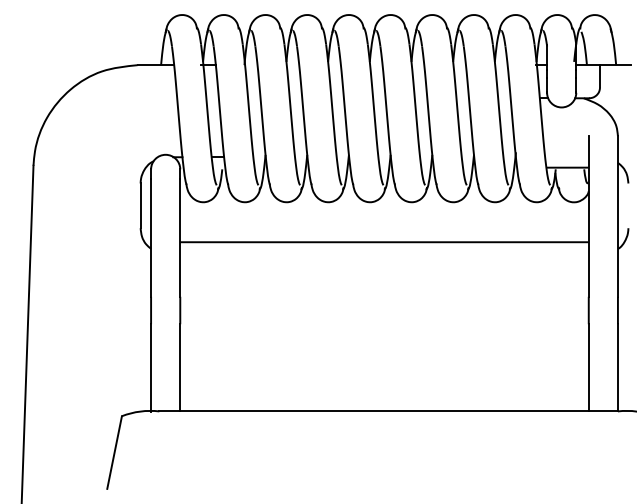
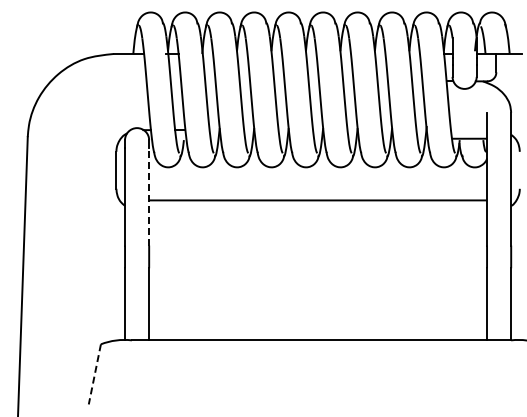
line: (180, 237) -> (149, 196), solid -> dashed
line: (114, 452) -> (94, 374), solid -> dashed

